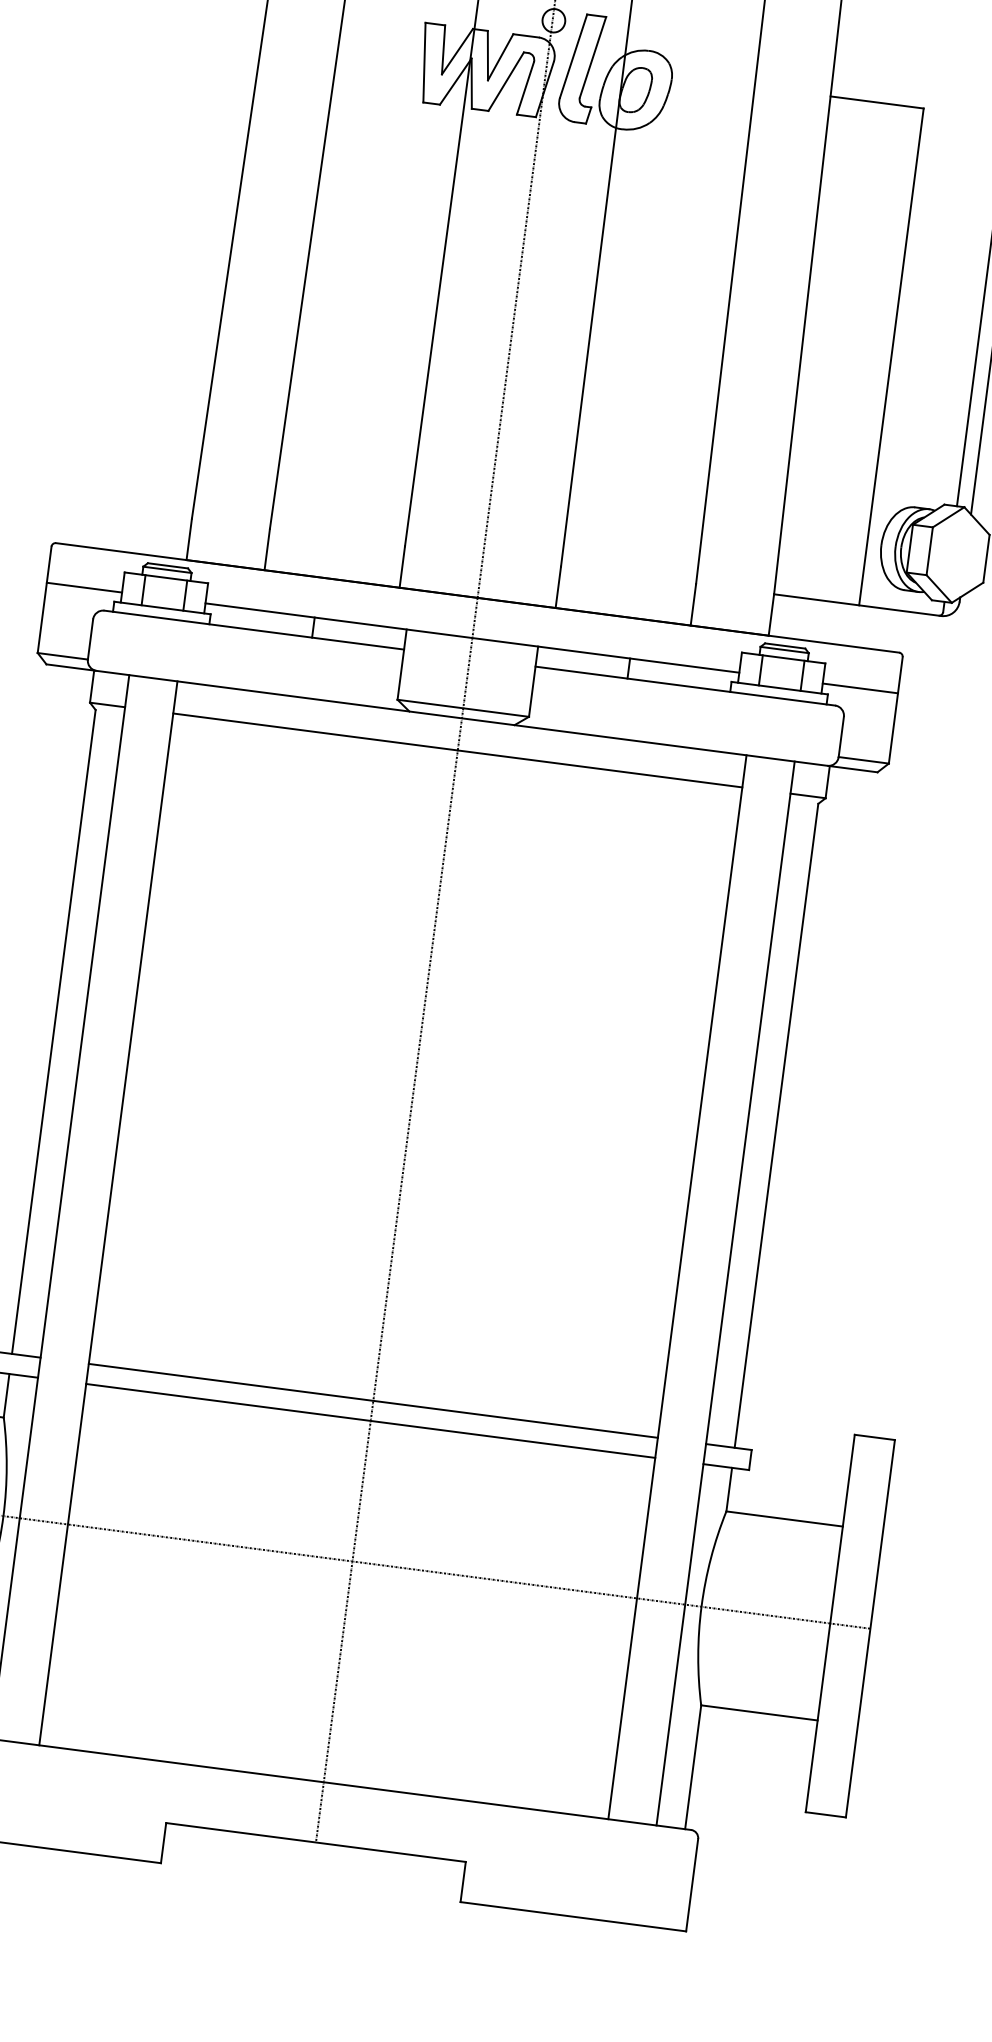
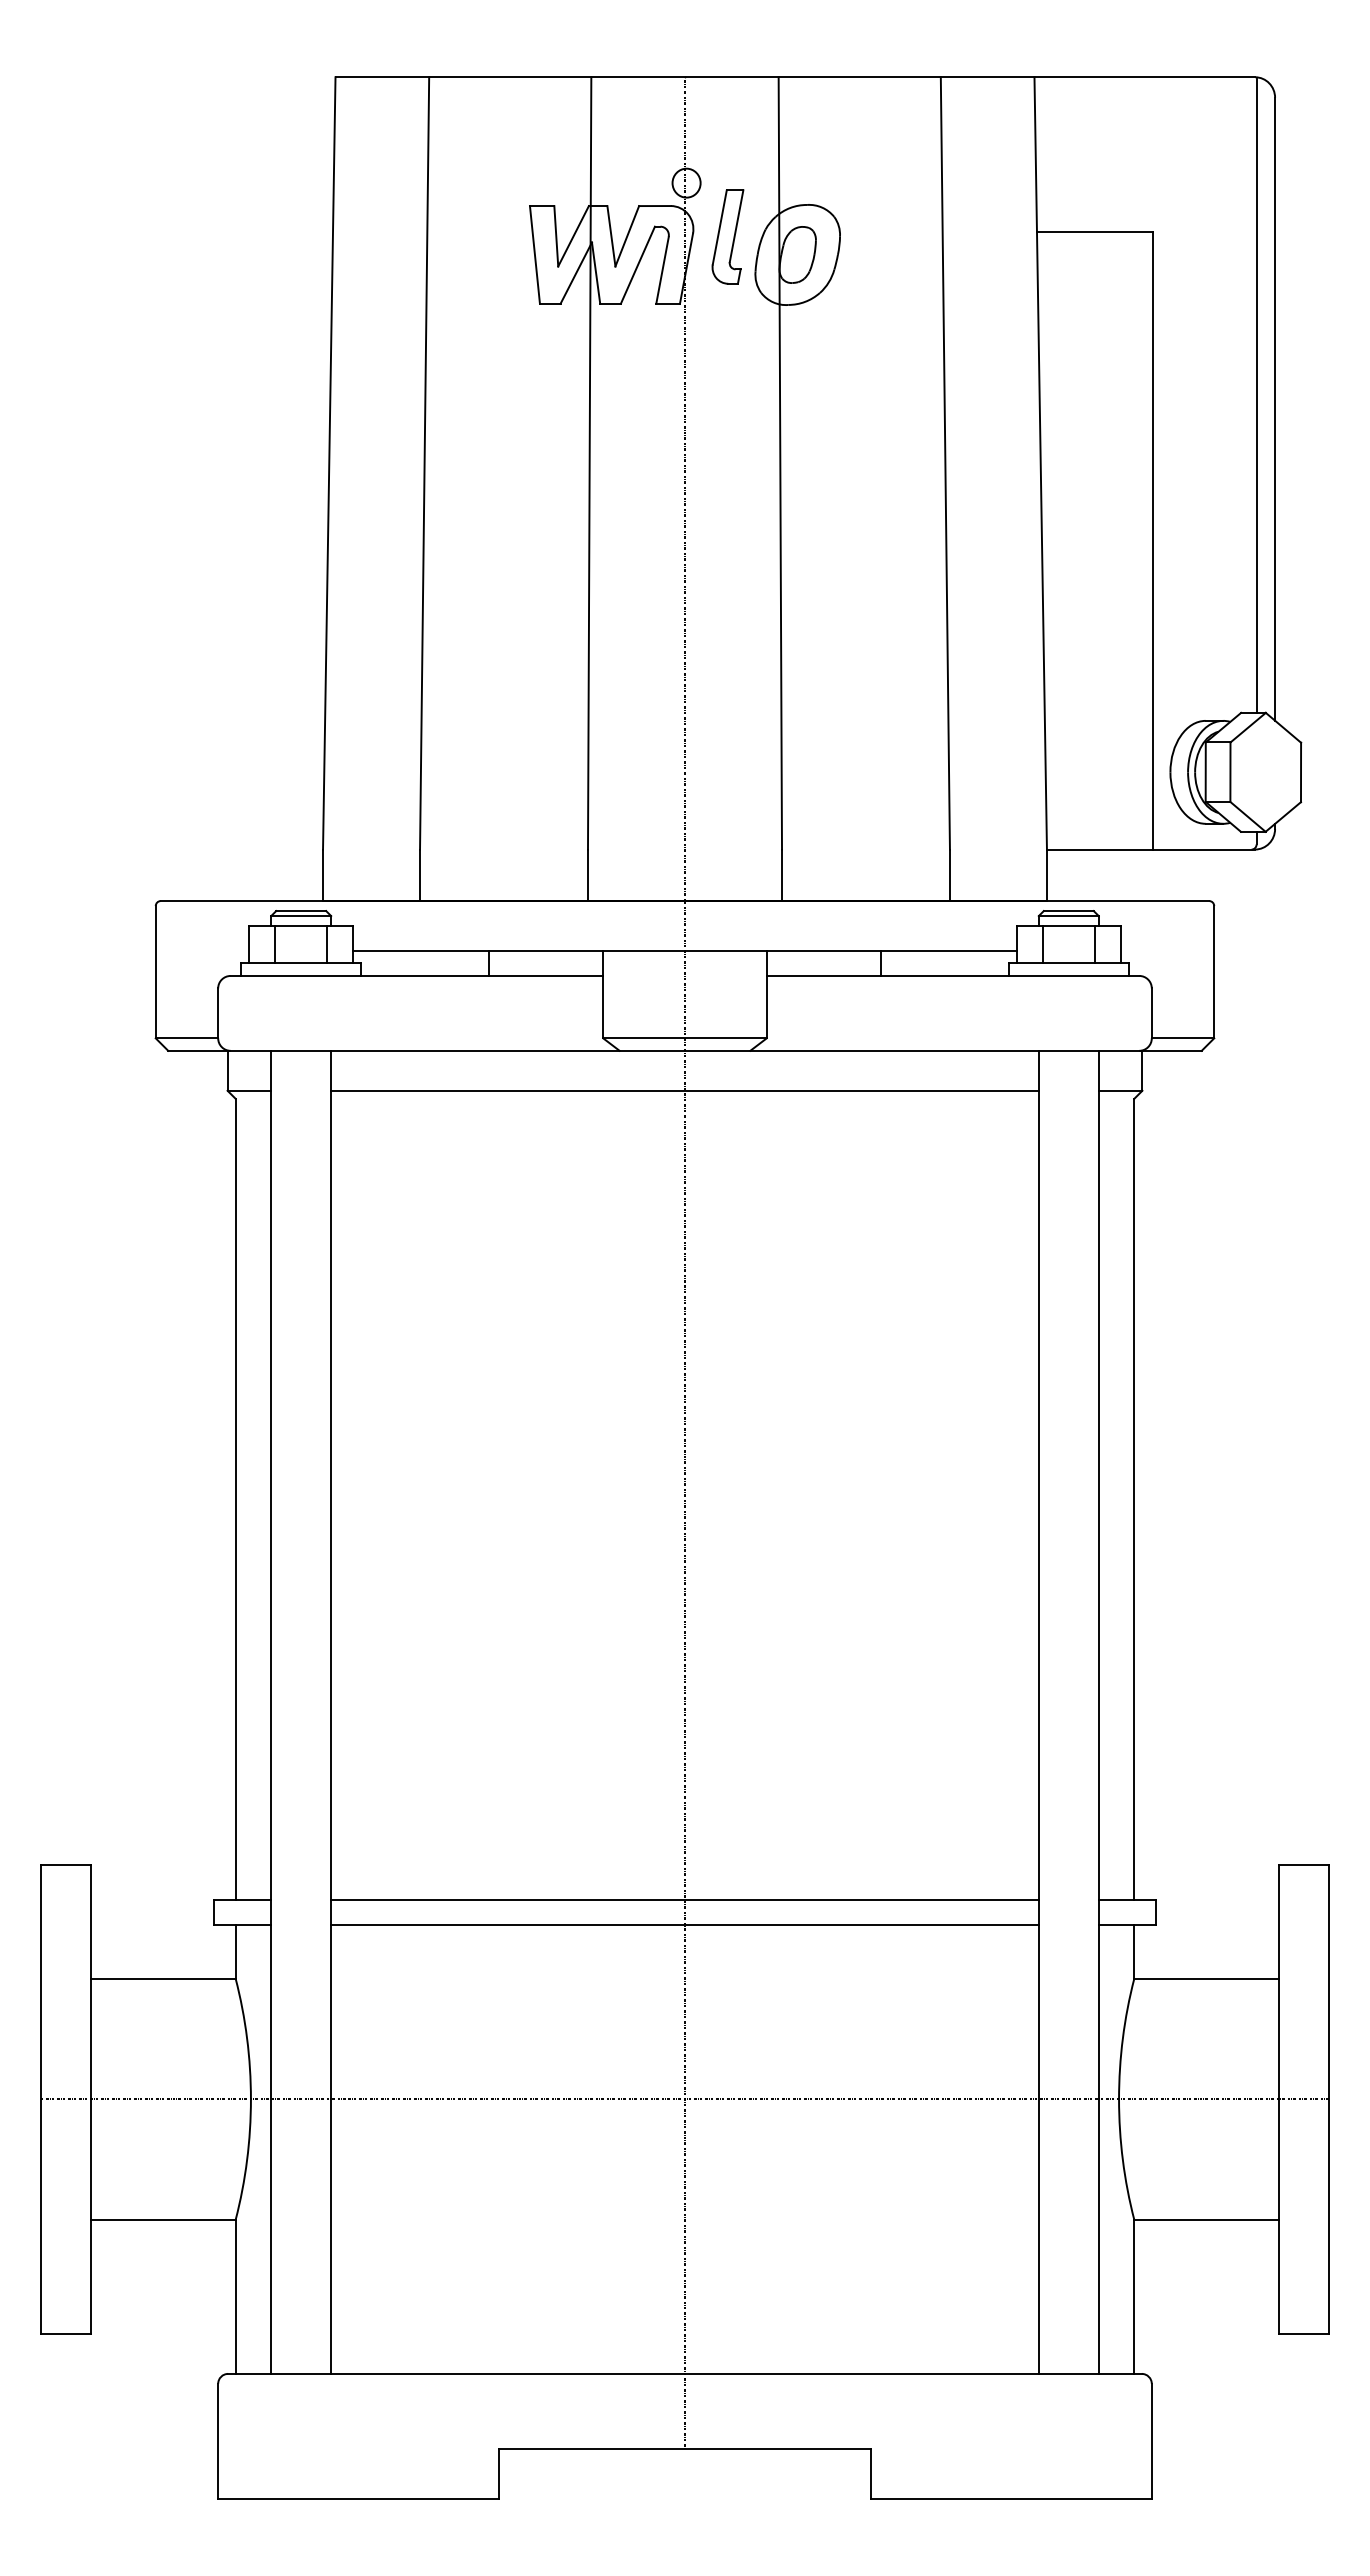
part: (581, 67) -> (727, 236), size x0.7
line: (84, 587) -> (202, 950), removed
line: (860, 688) -> (1167, 950), removed

